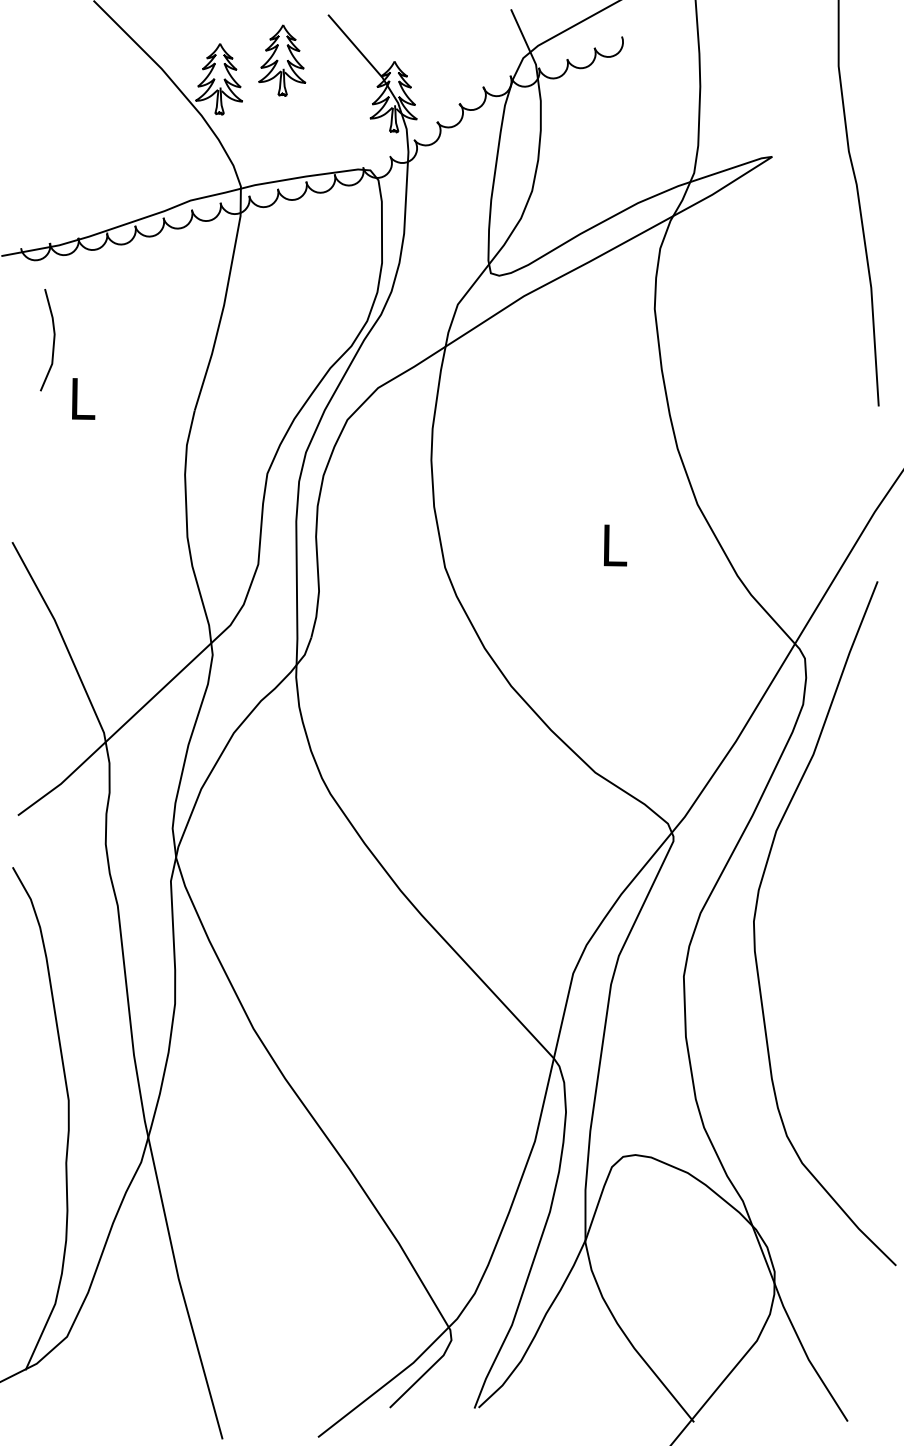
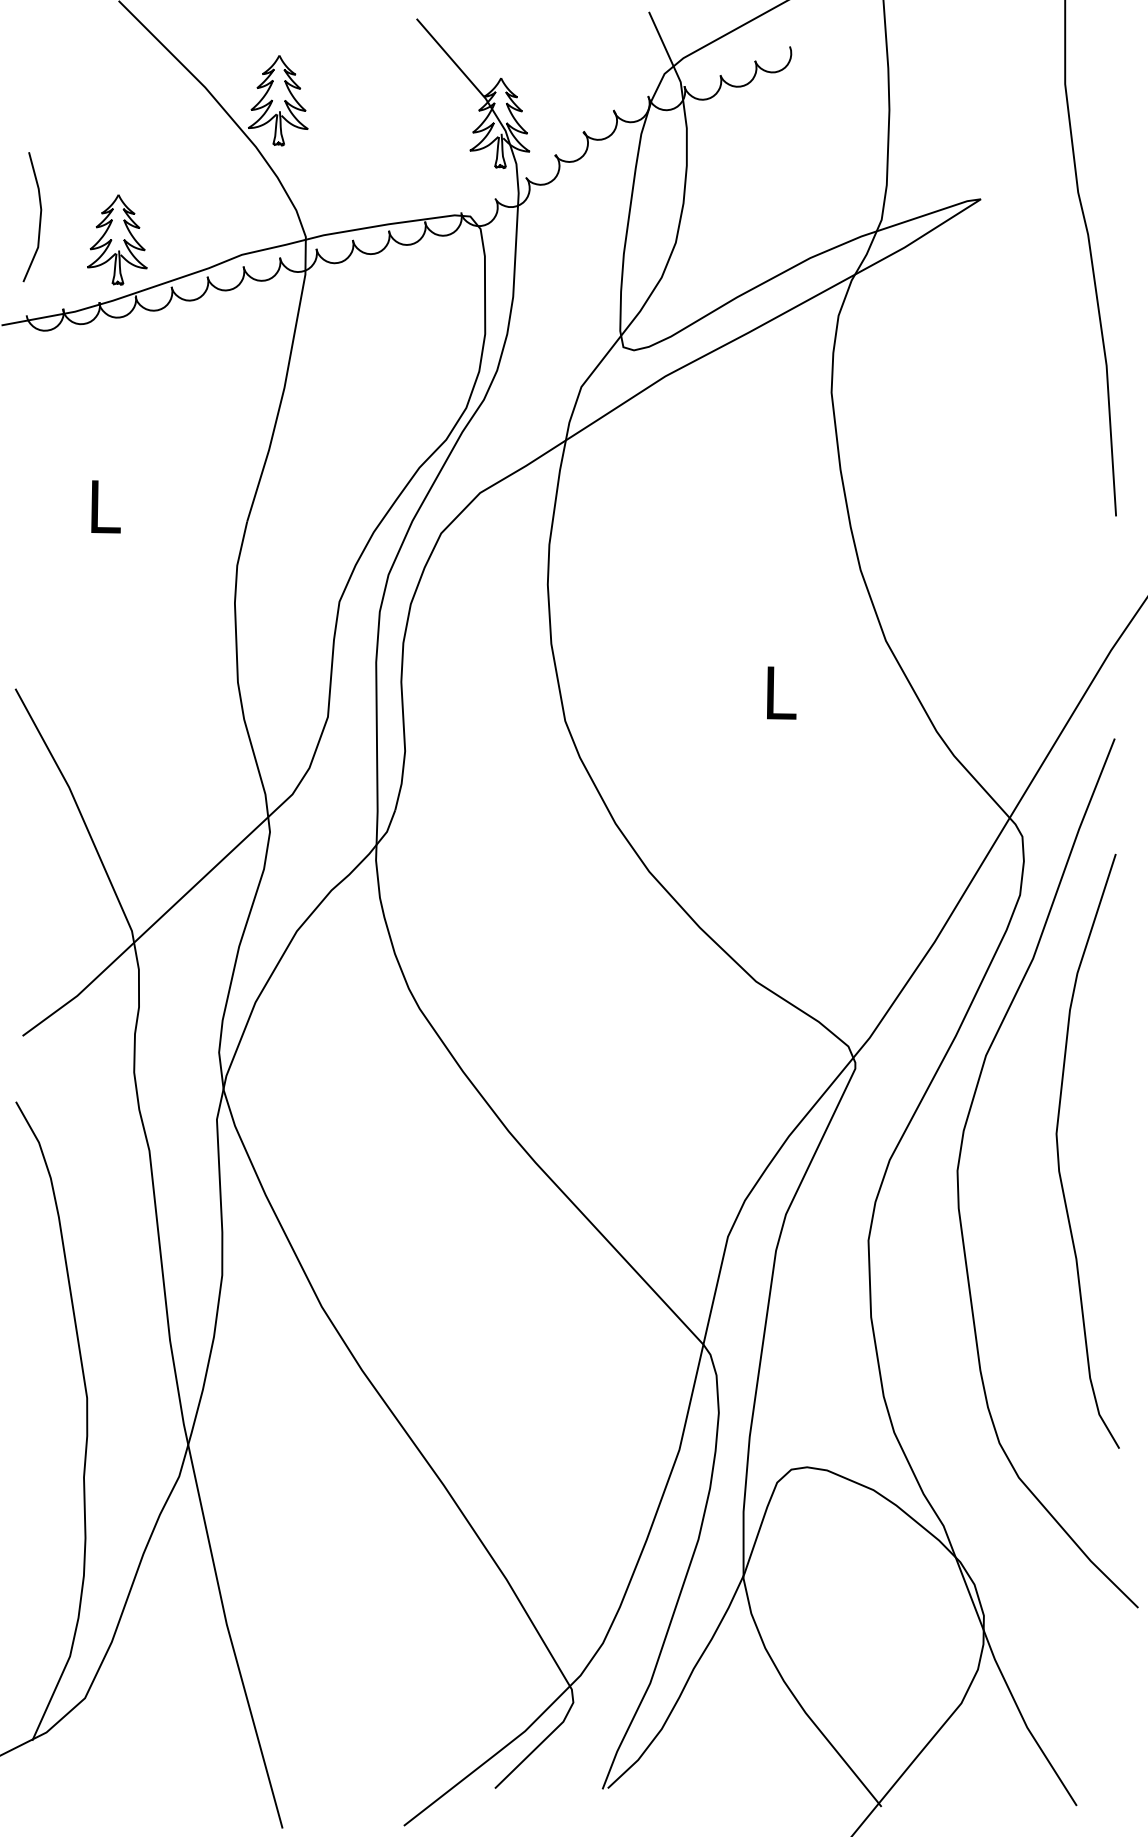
part: (282, 60) -> (117, 239), moved
line: (53, 340) -> (39, 217), moved
curve: (834, 911) -> (1059, 1157), added

